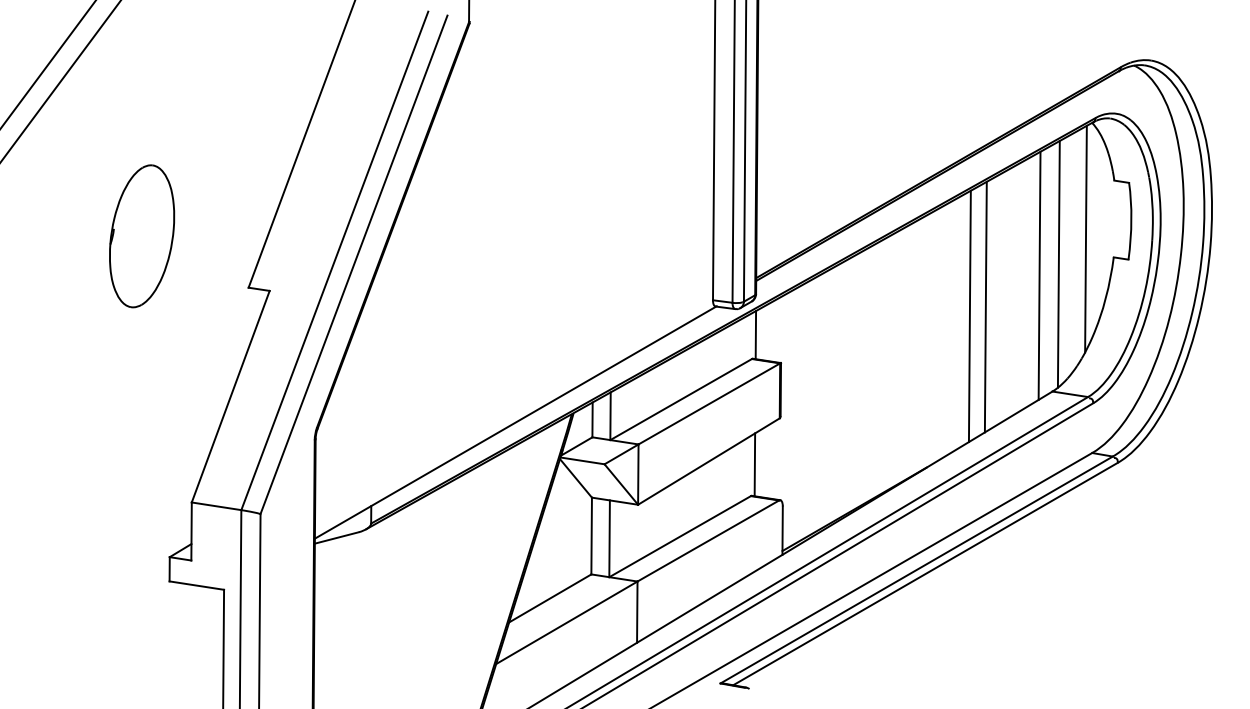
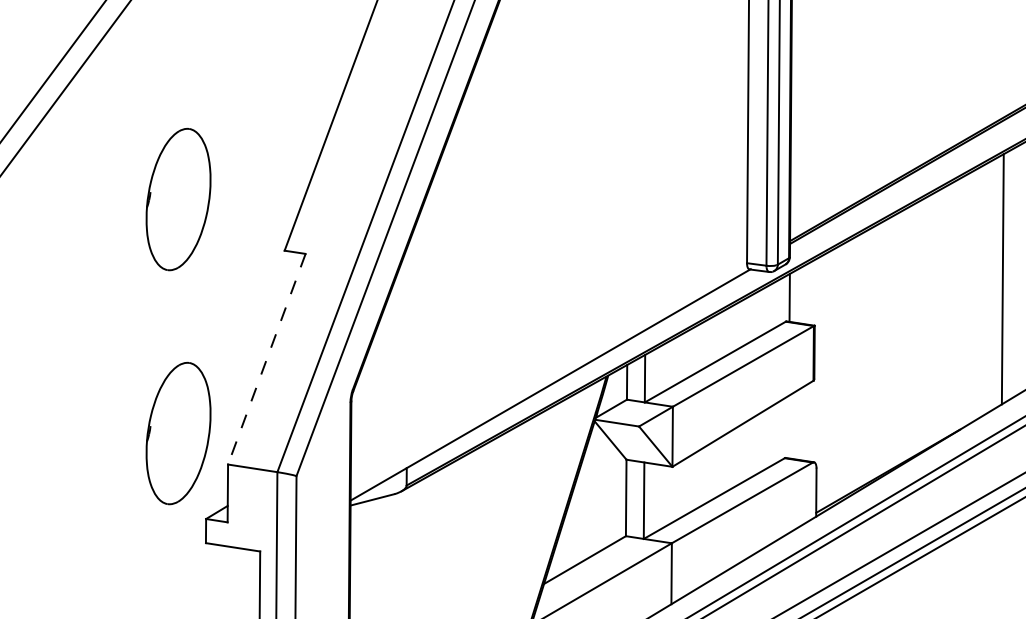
line: (985, 306) -> (1018, 269), removed
line: (230, 396) -> (266, 359), solid -> dashed
line: (754, 464) -> (788, 426), removed
part: (142, 471) -> (178, 433), added

